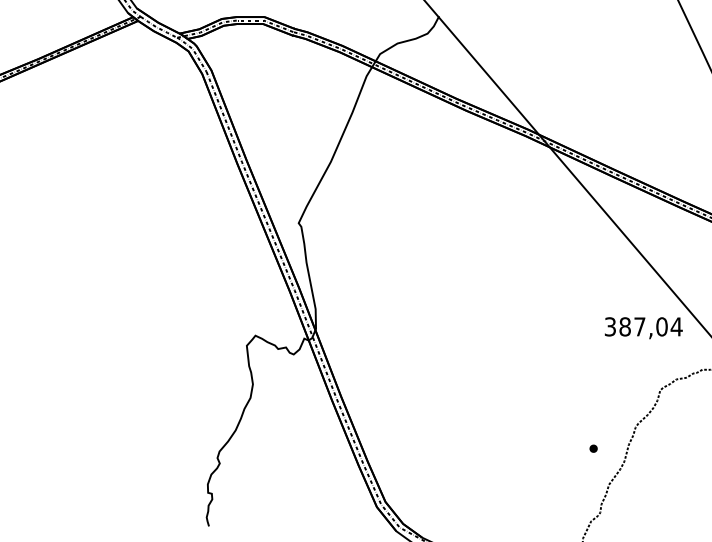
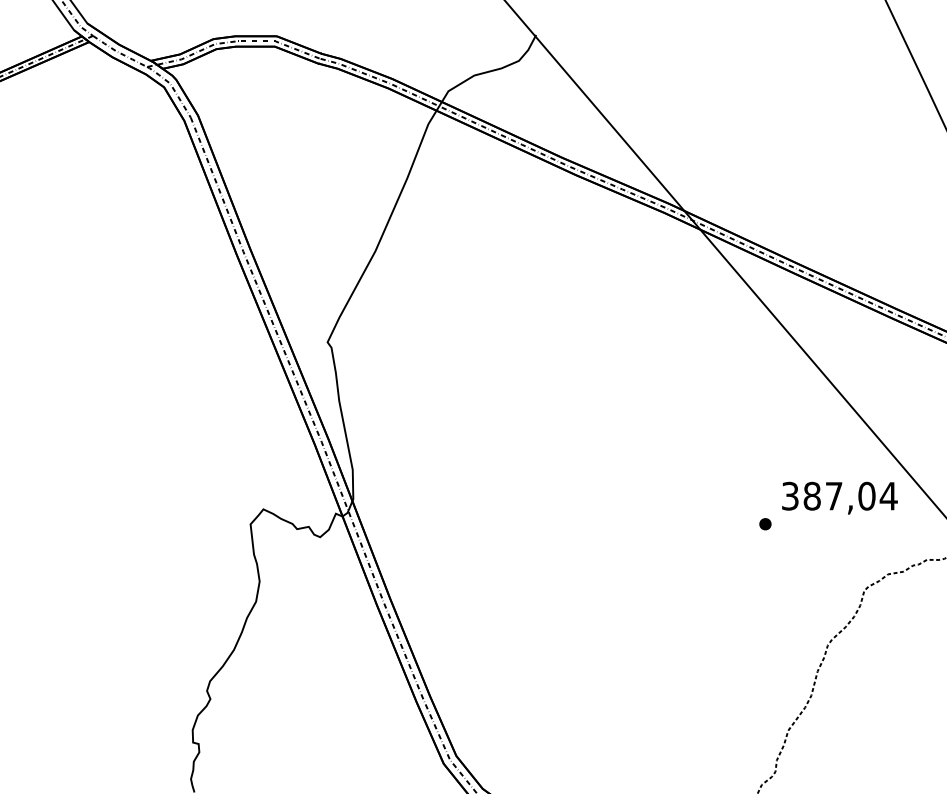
part: (593, 448) -> (765, 523), moved

